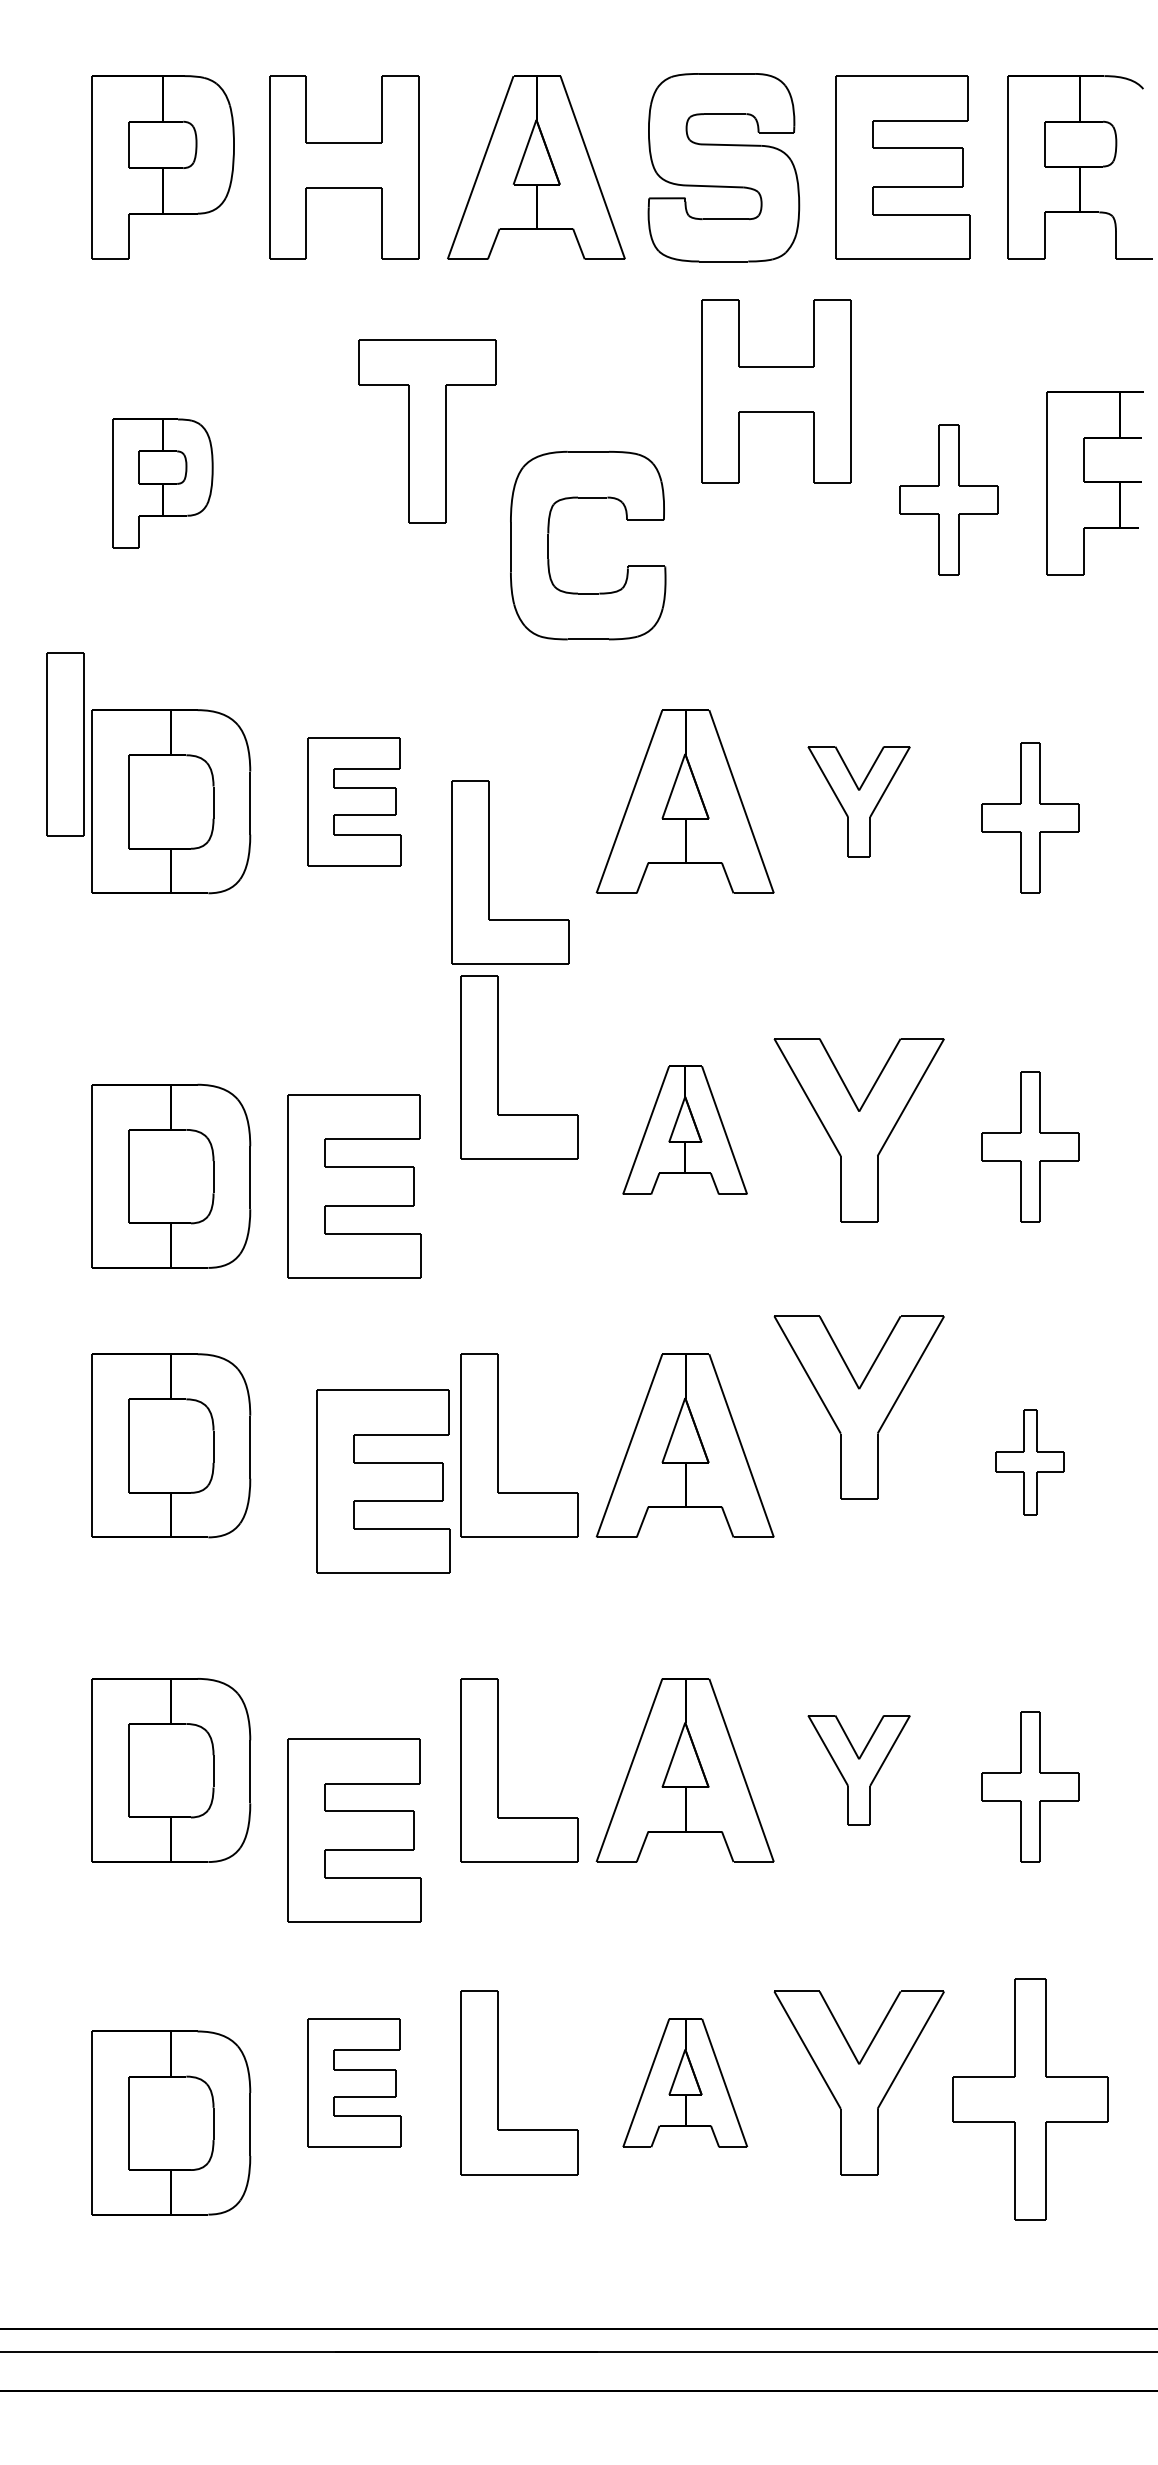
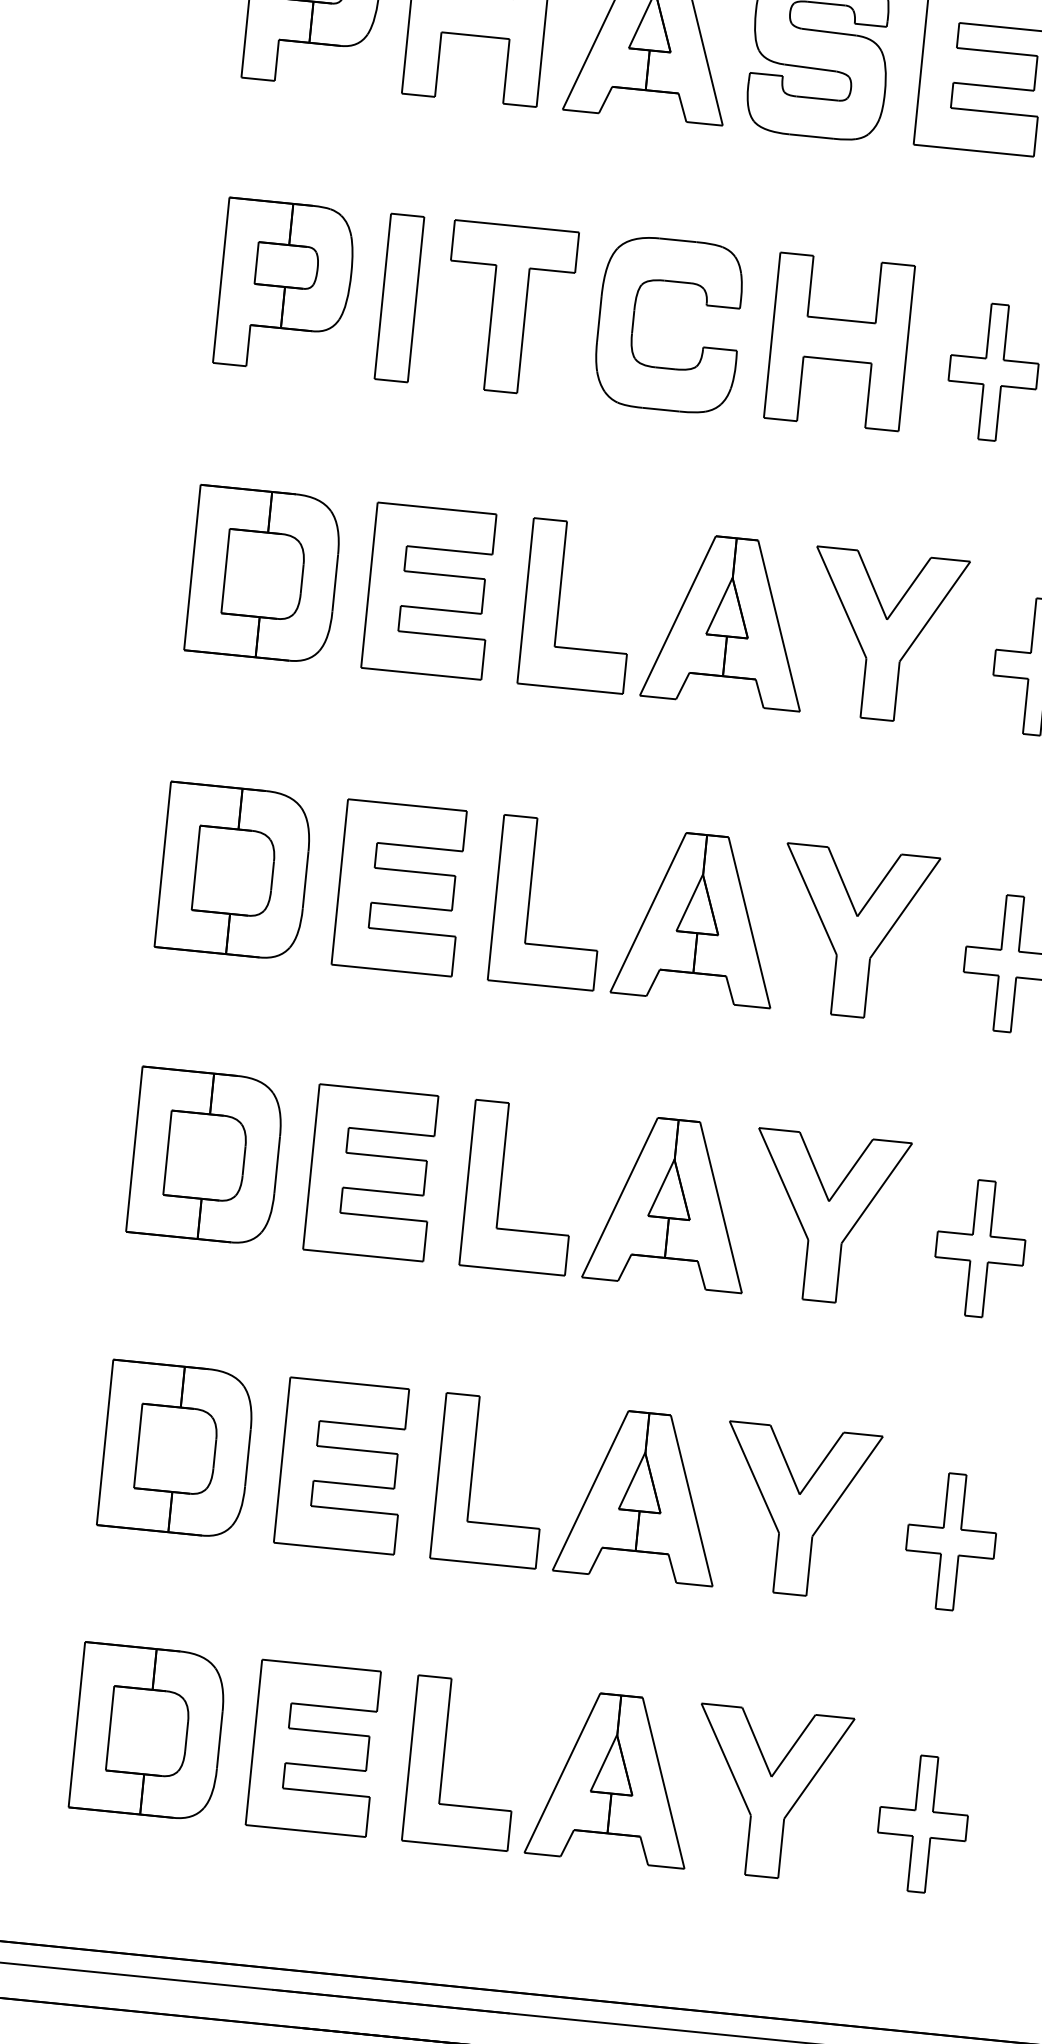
part: (776, 391) -> (839, 341), moved
part: (427, 431) -> (508, 308), moved
part: (162, 483) -> (284, 286), size x1.43
part: (548, 545) -> (633, 321), moved
part: (65, 744) -> (399, 297), moved
part: (354, 801) -> (429, 590), size x1.43
part: (858, 801) -> (884, 636), size x1.67
part: (489, 872) -> (559, 603), moved
part: (498, 1067) -> (529, 901), moved
part: (684, 1130) -> (697, 917), size x1.43
part: (171, 1175) -> (234, 870), moved
part: (354, 1186) -> (399, 888), moved
part: (858, 1407) -> (826, 1218), moved
part: (1030, 1461) -> (980, 1247), size x1.43
part: (383, 1481) -> (371, 1172), moved
part: (858, 1770) -> (797, 1511), size x1.67
part: (354, 1830) -> (342, 1466), moved
part: (354, 2082) -> (314, 1747), size x1.43
part: (685, 2082) -> (613, 1777), size x1.43
part: (1030, 2099) -> (923, 1824), size x0.62
part: (171, 2122) -> (148, 1731), moved

